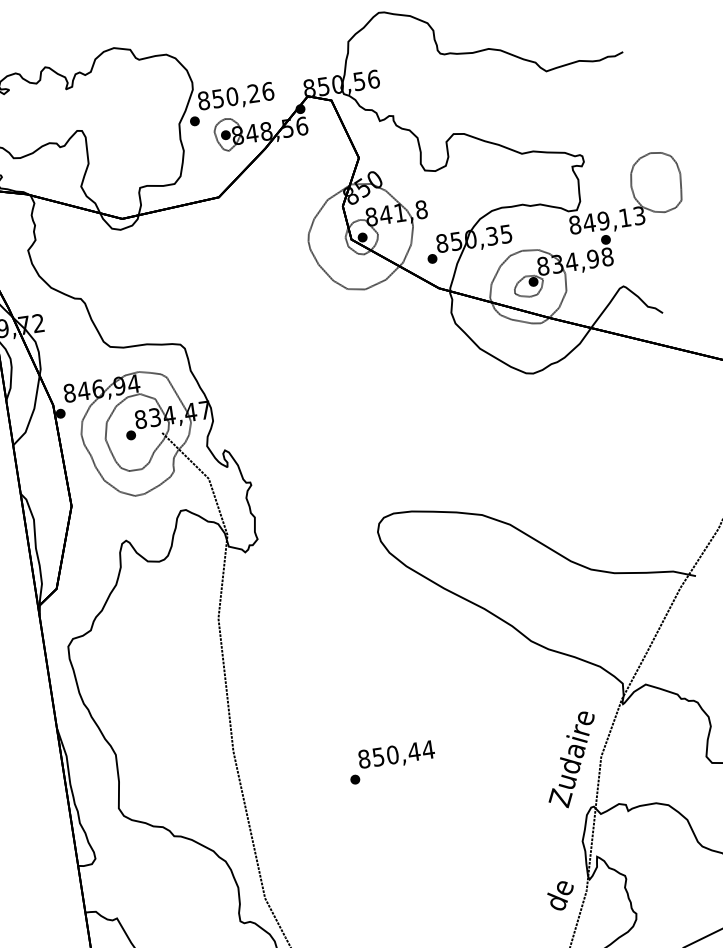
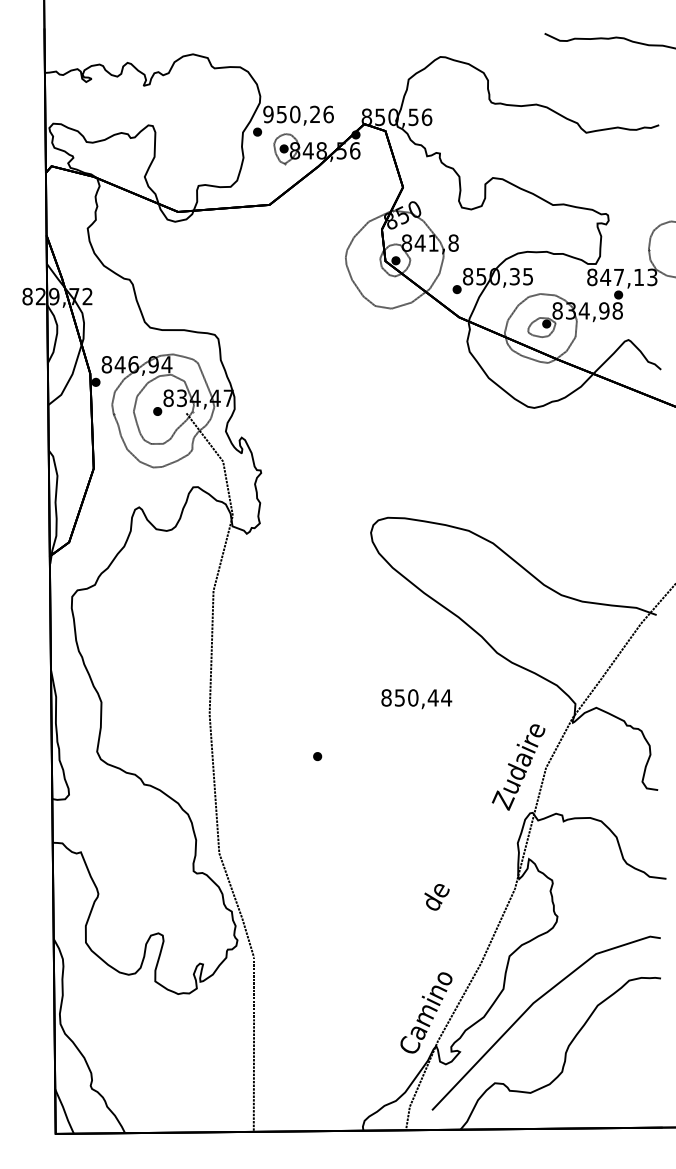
text: (203, 100) -> (268, 114), 850,26 -> 950,26
text: (603, 221) -> (618, 277), 849,13 -> 847,13
text: (396, 756) -> (416, 699), moved
text: (560, 896) -> (436, 897), moved

